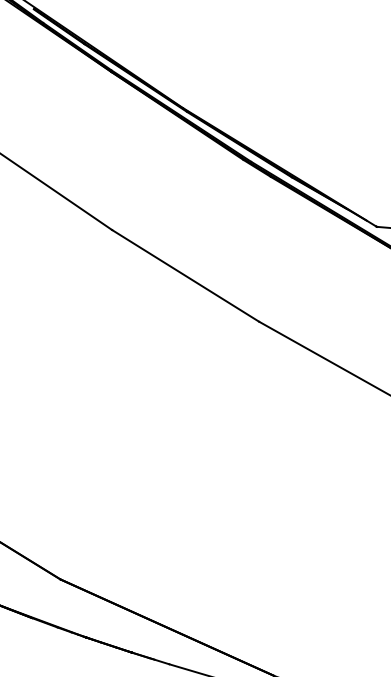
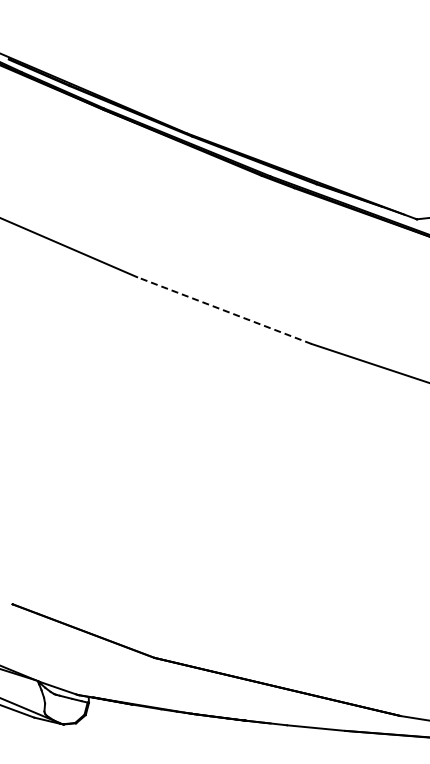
line: (184, 275) -> (223, 310), solid -> dashed

